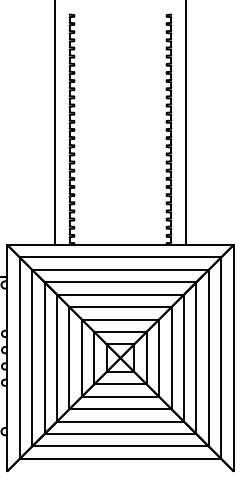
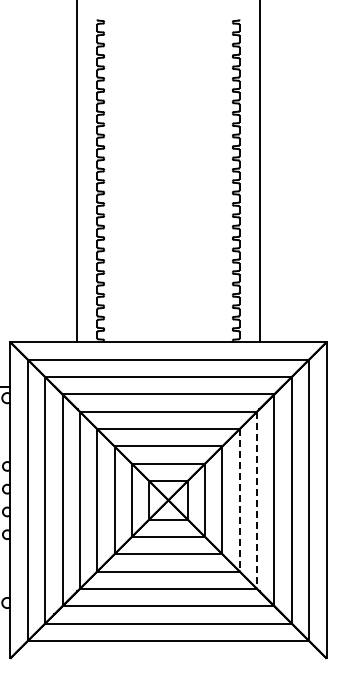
line: (171, 358) -> (239, 500), solid -> dashed
line: (184, 358) -> (257, 500), solid -> dashed

